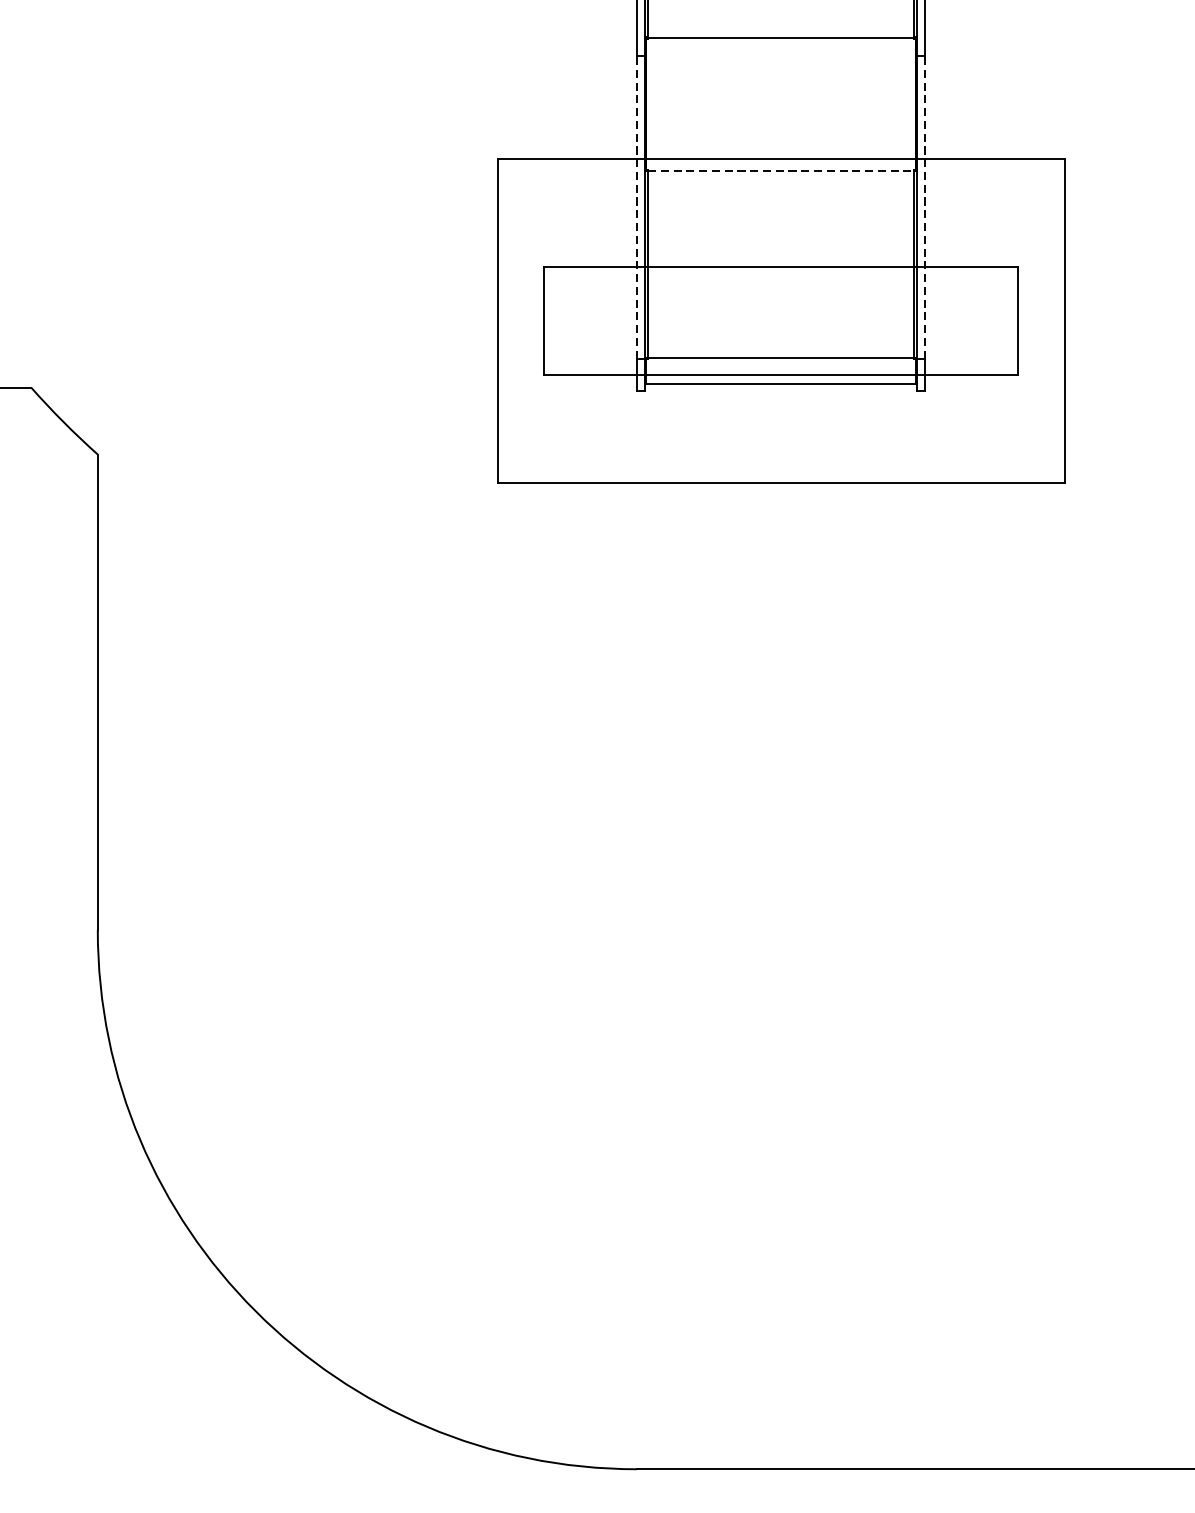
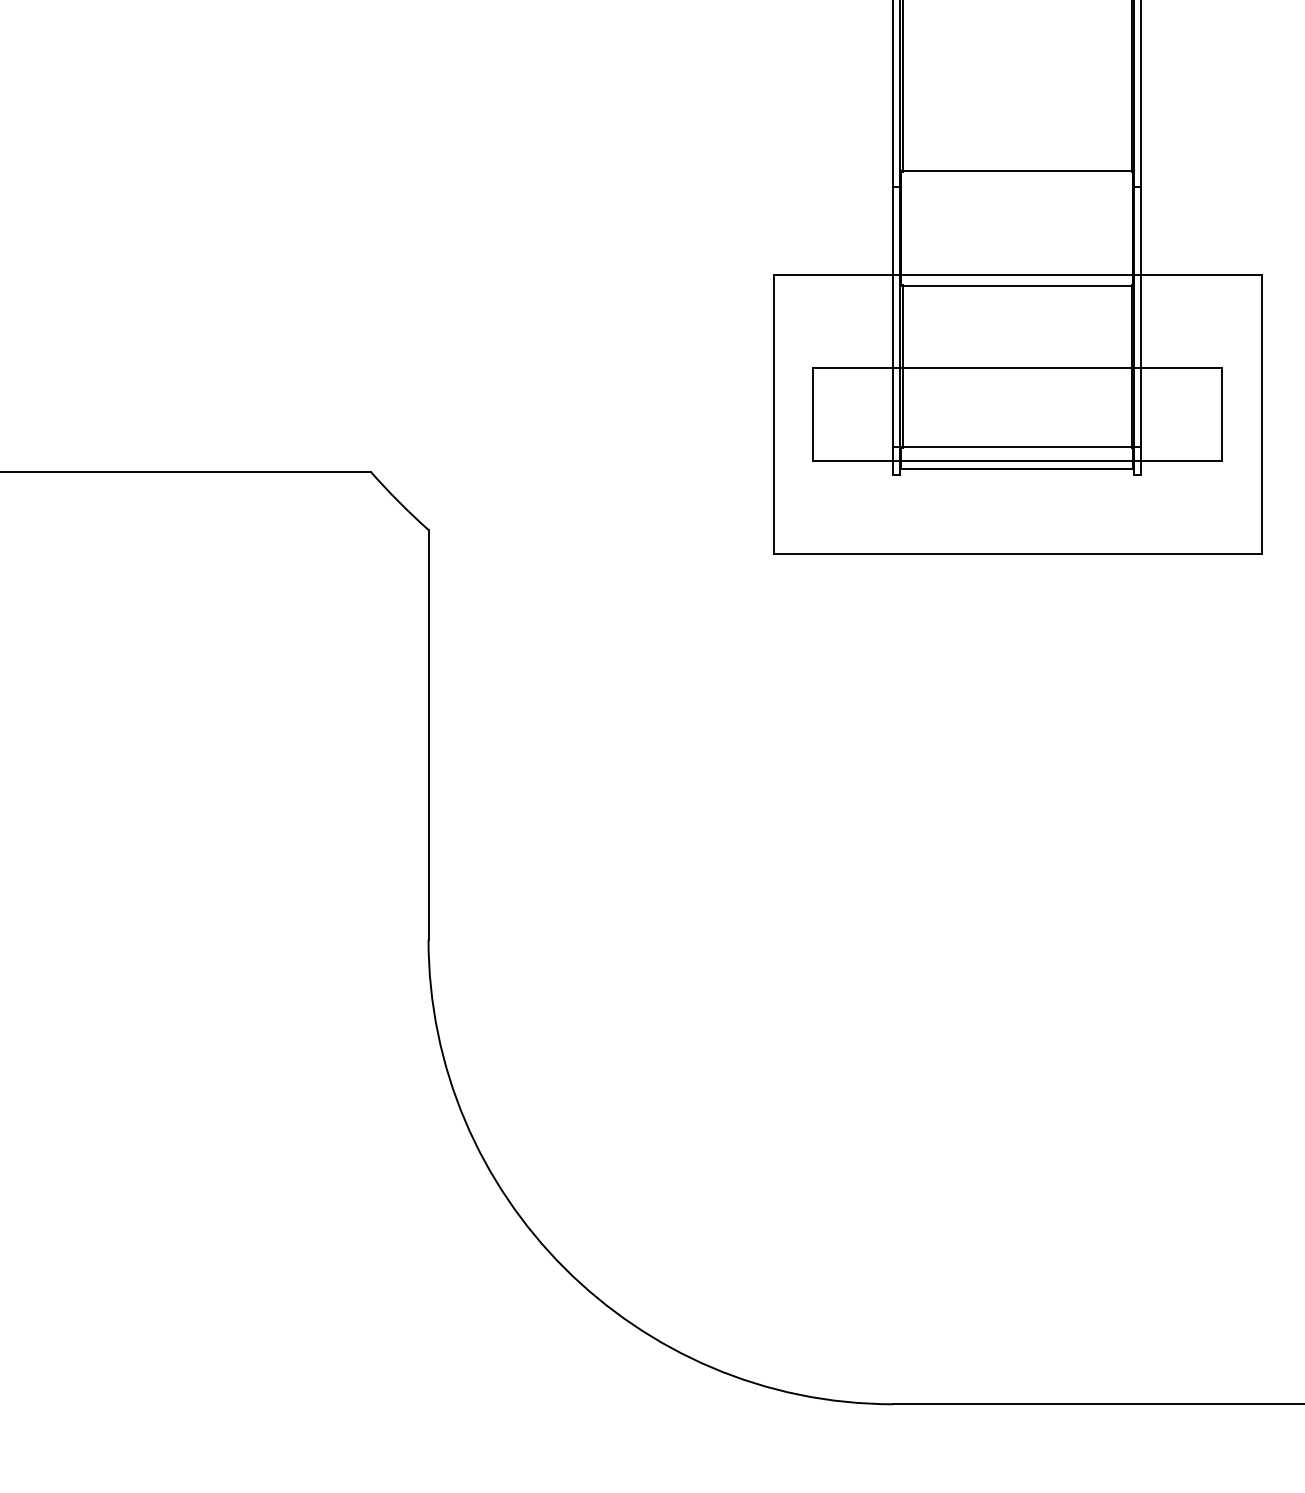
line: (781, 170) -> (1017, 285), dashed -> solid
line: (637, 206) -> (893, 316), dashed -> solid
line: (925, 206) -> (1141, 316), dashed -> solid

